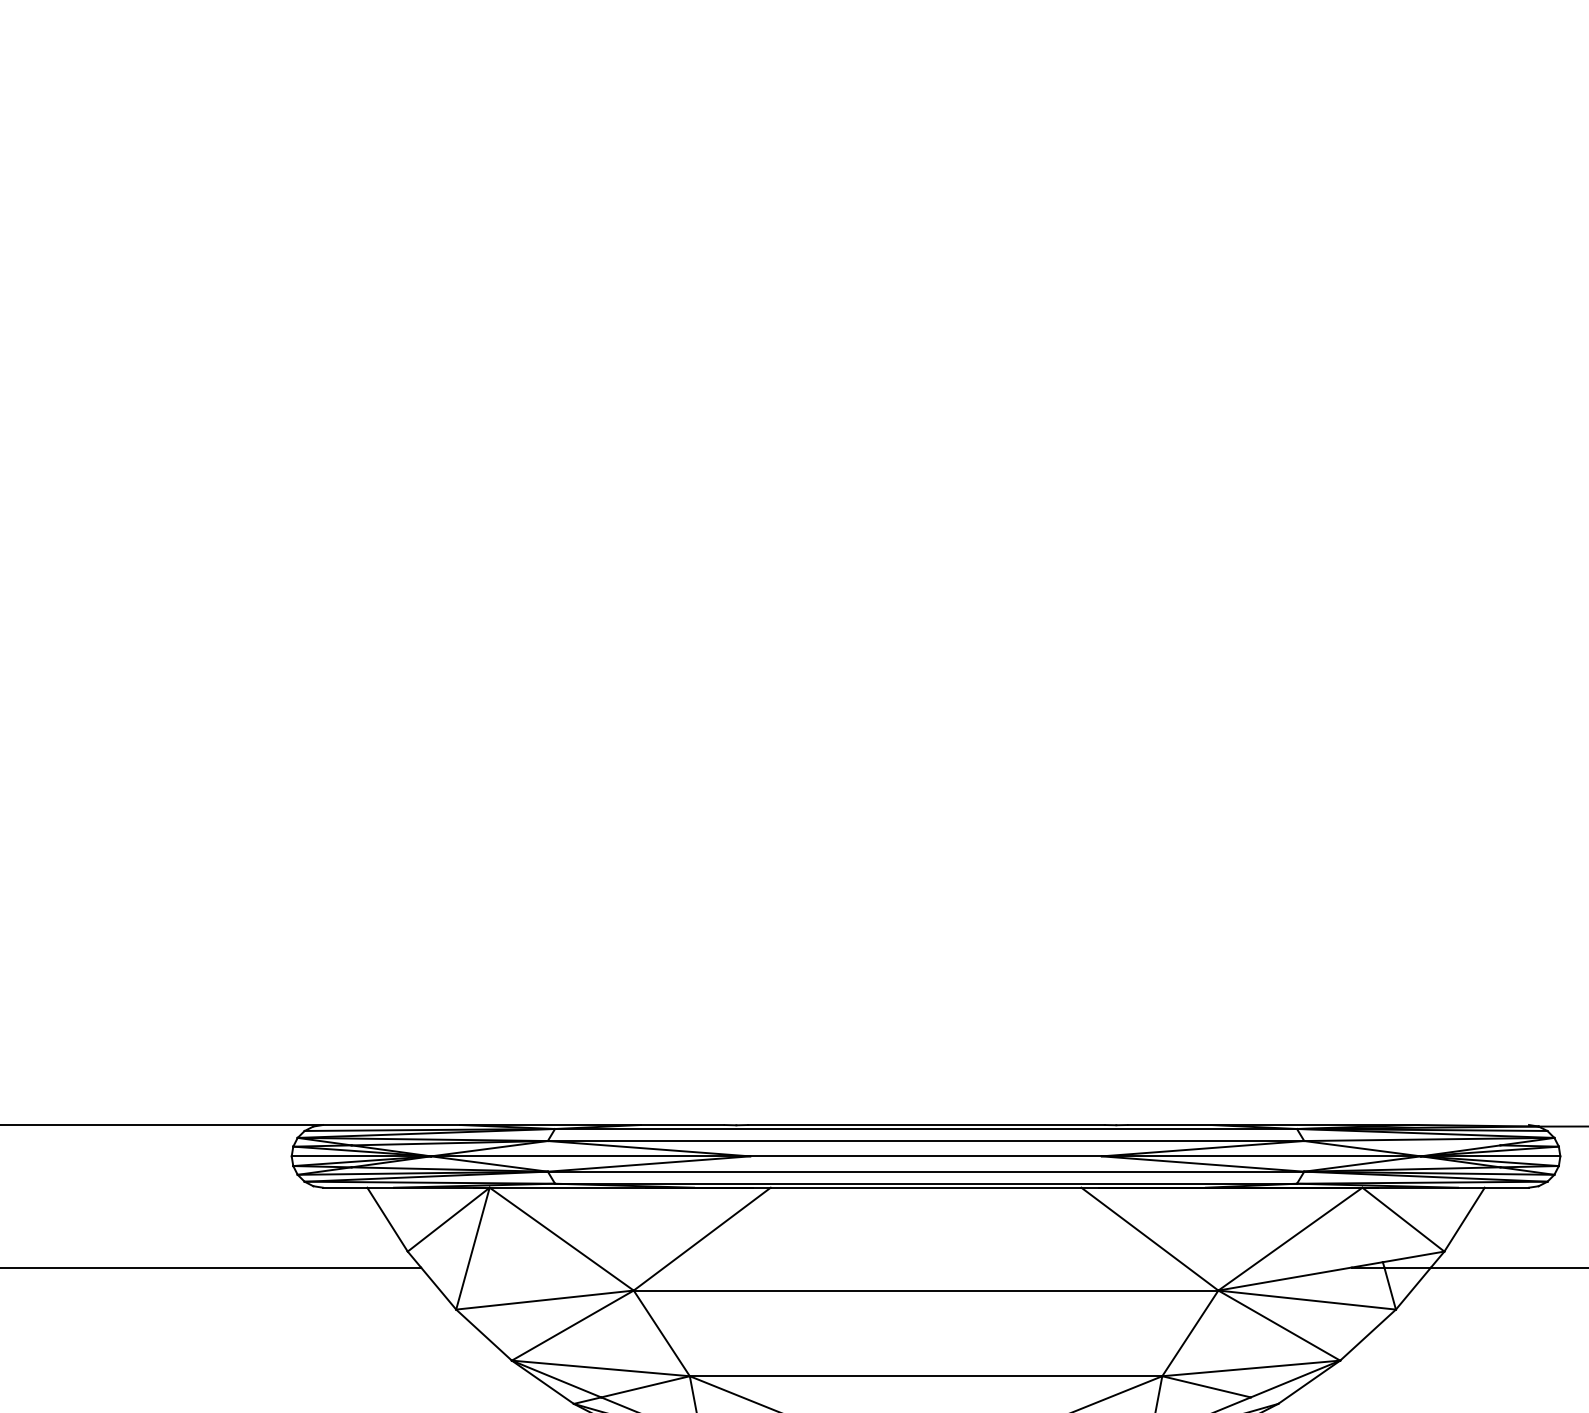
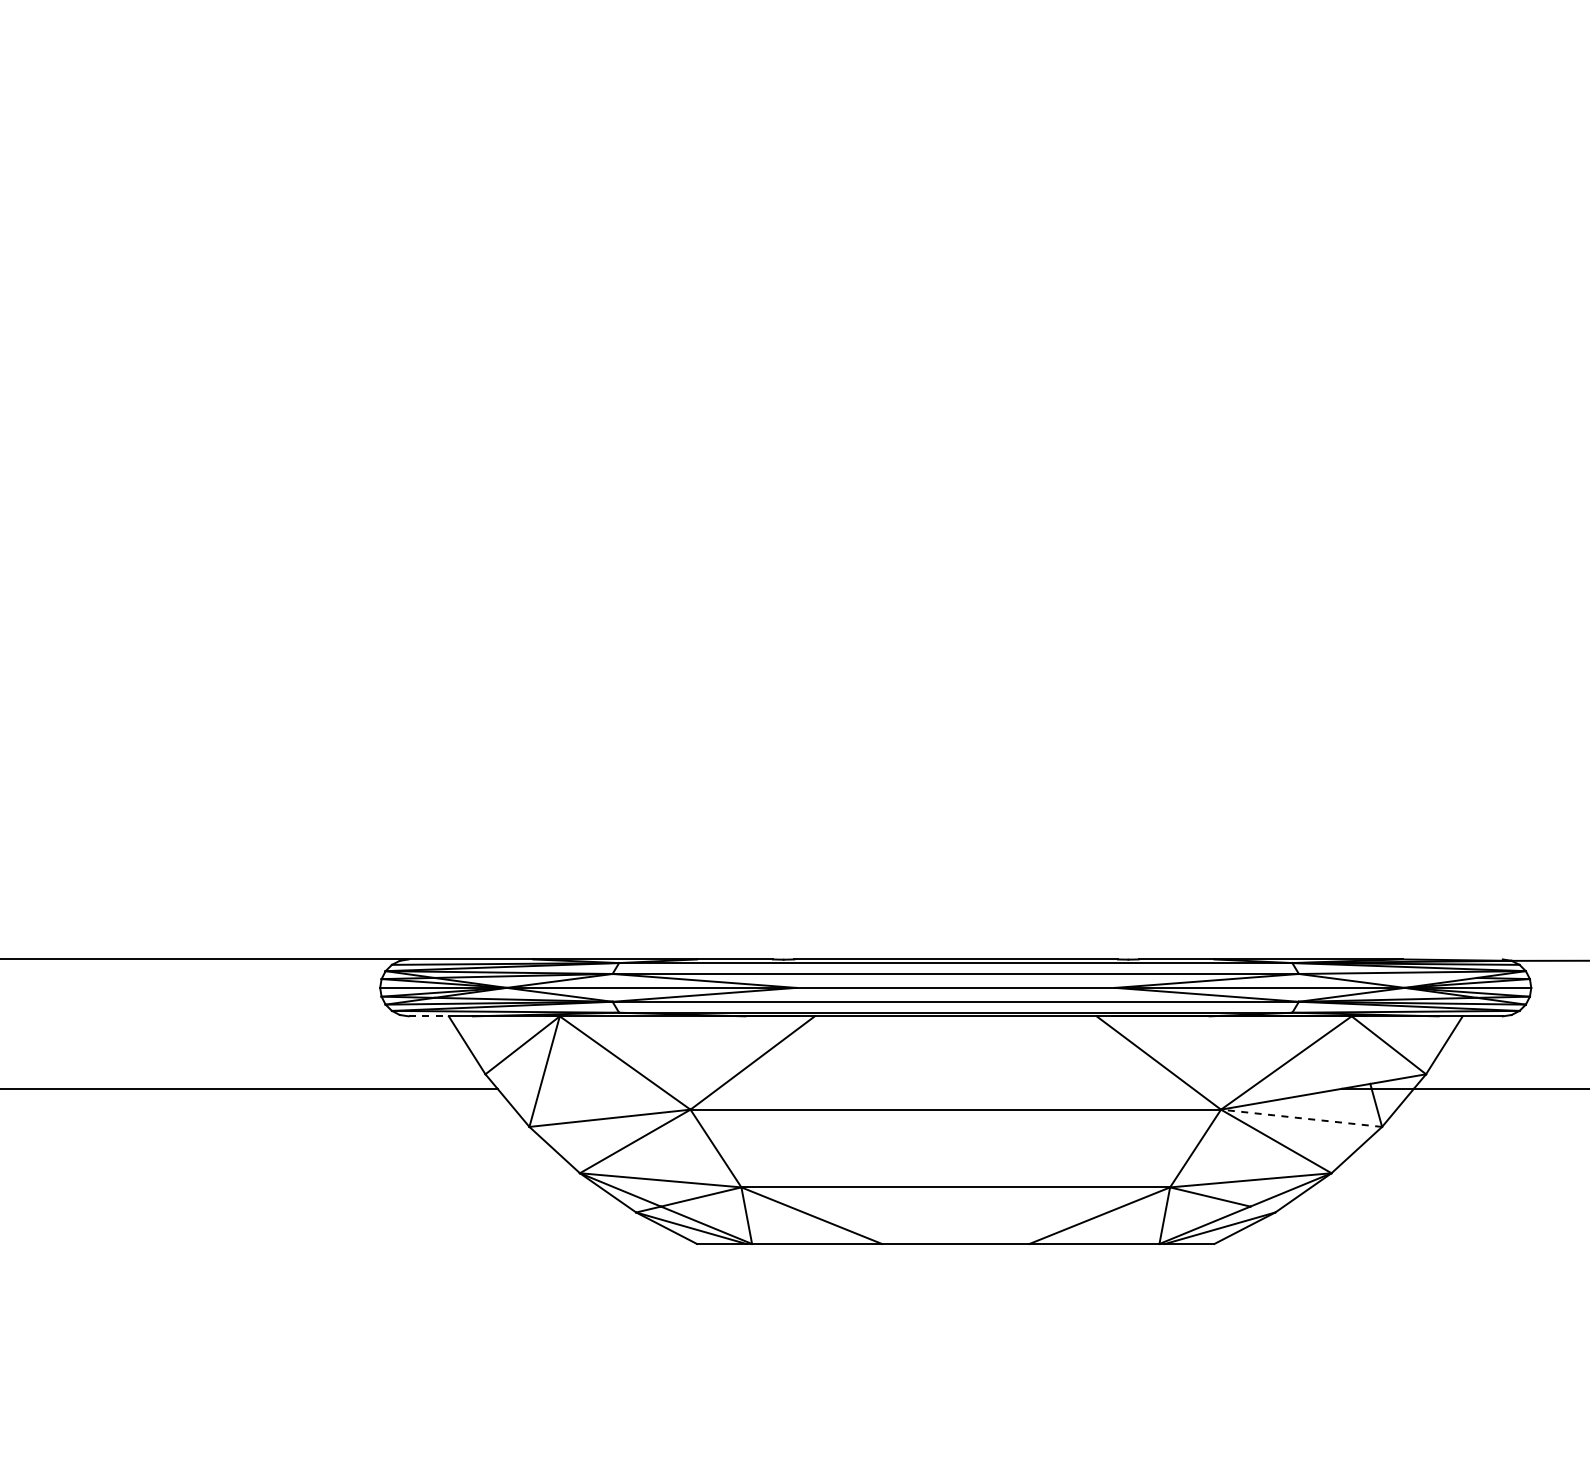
line: (346, 1187) -> (429, 1016), solid -> dashed
line: (1307, 1300) -> (1301, 1118), solid -> dashed

